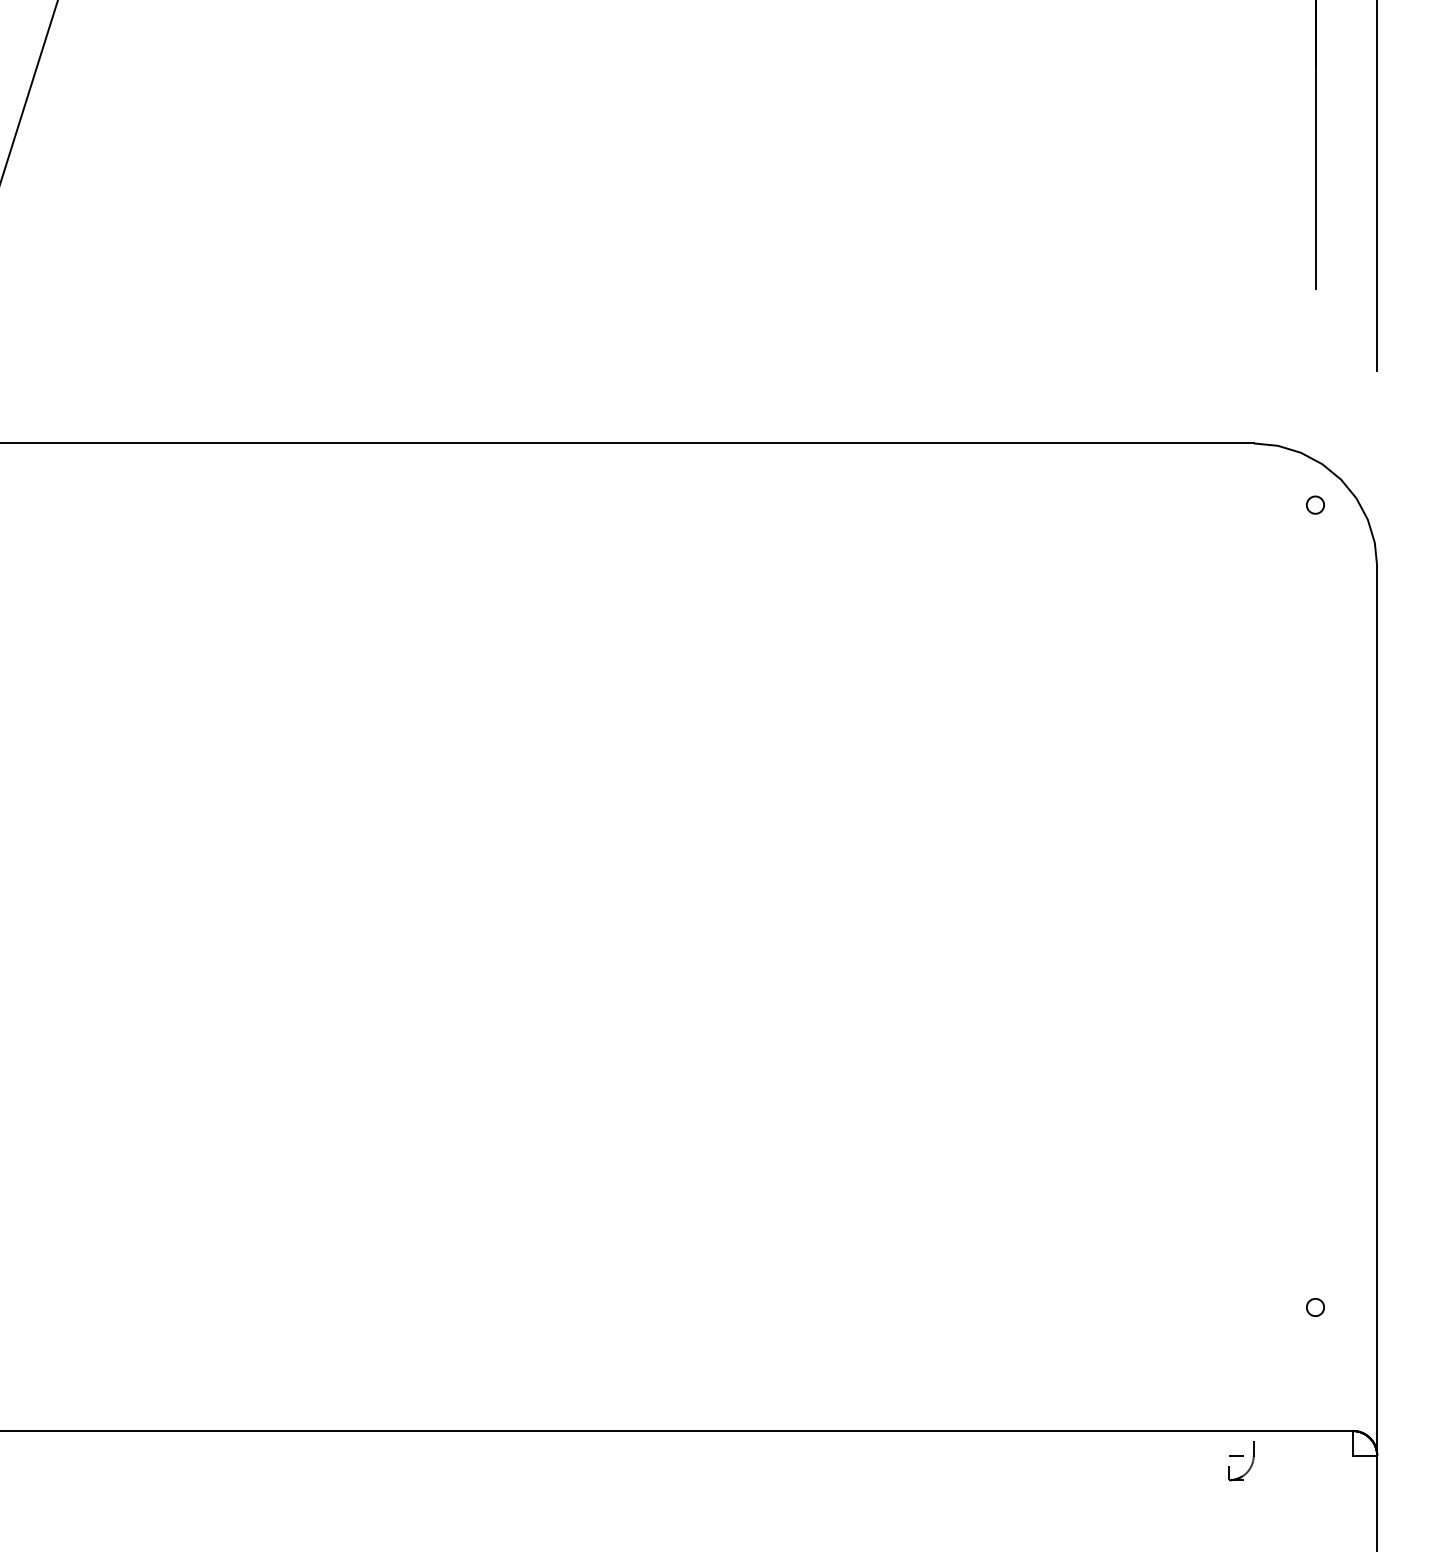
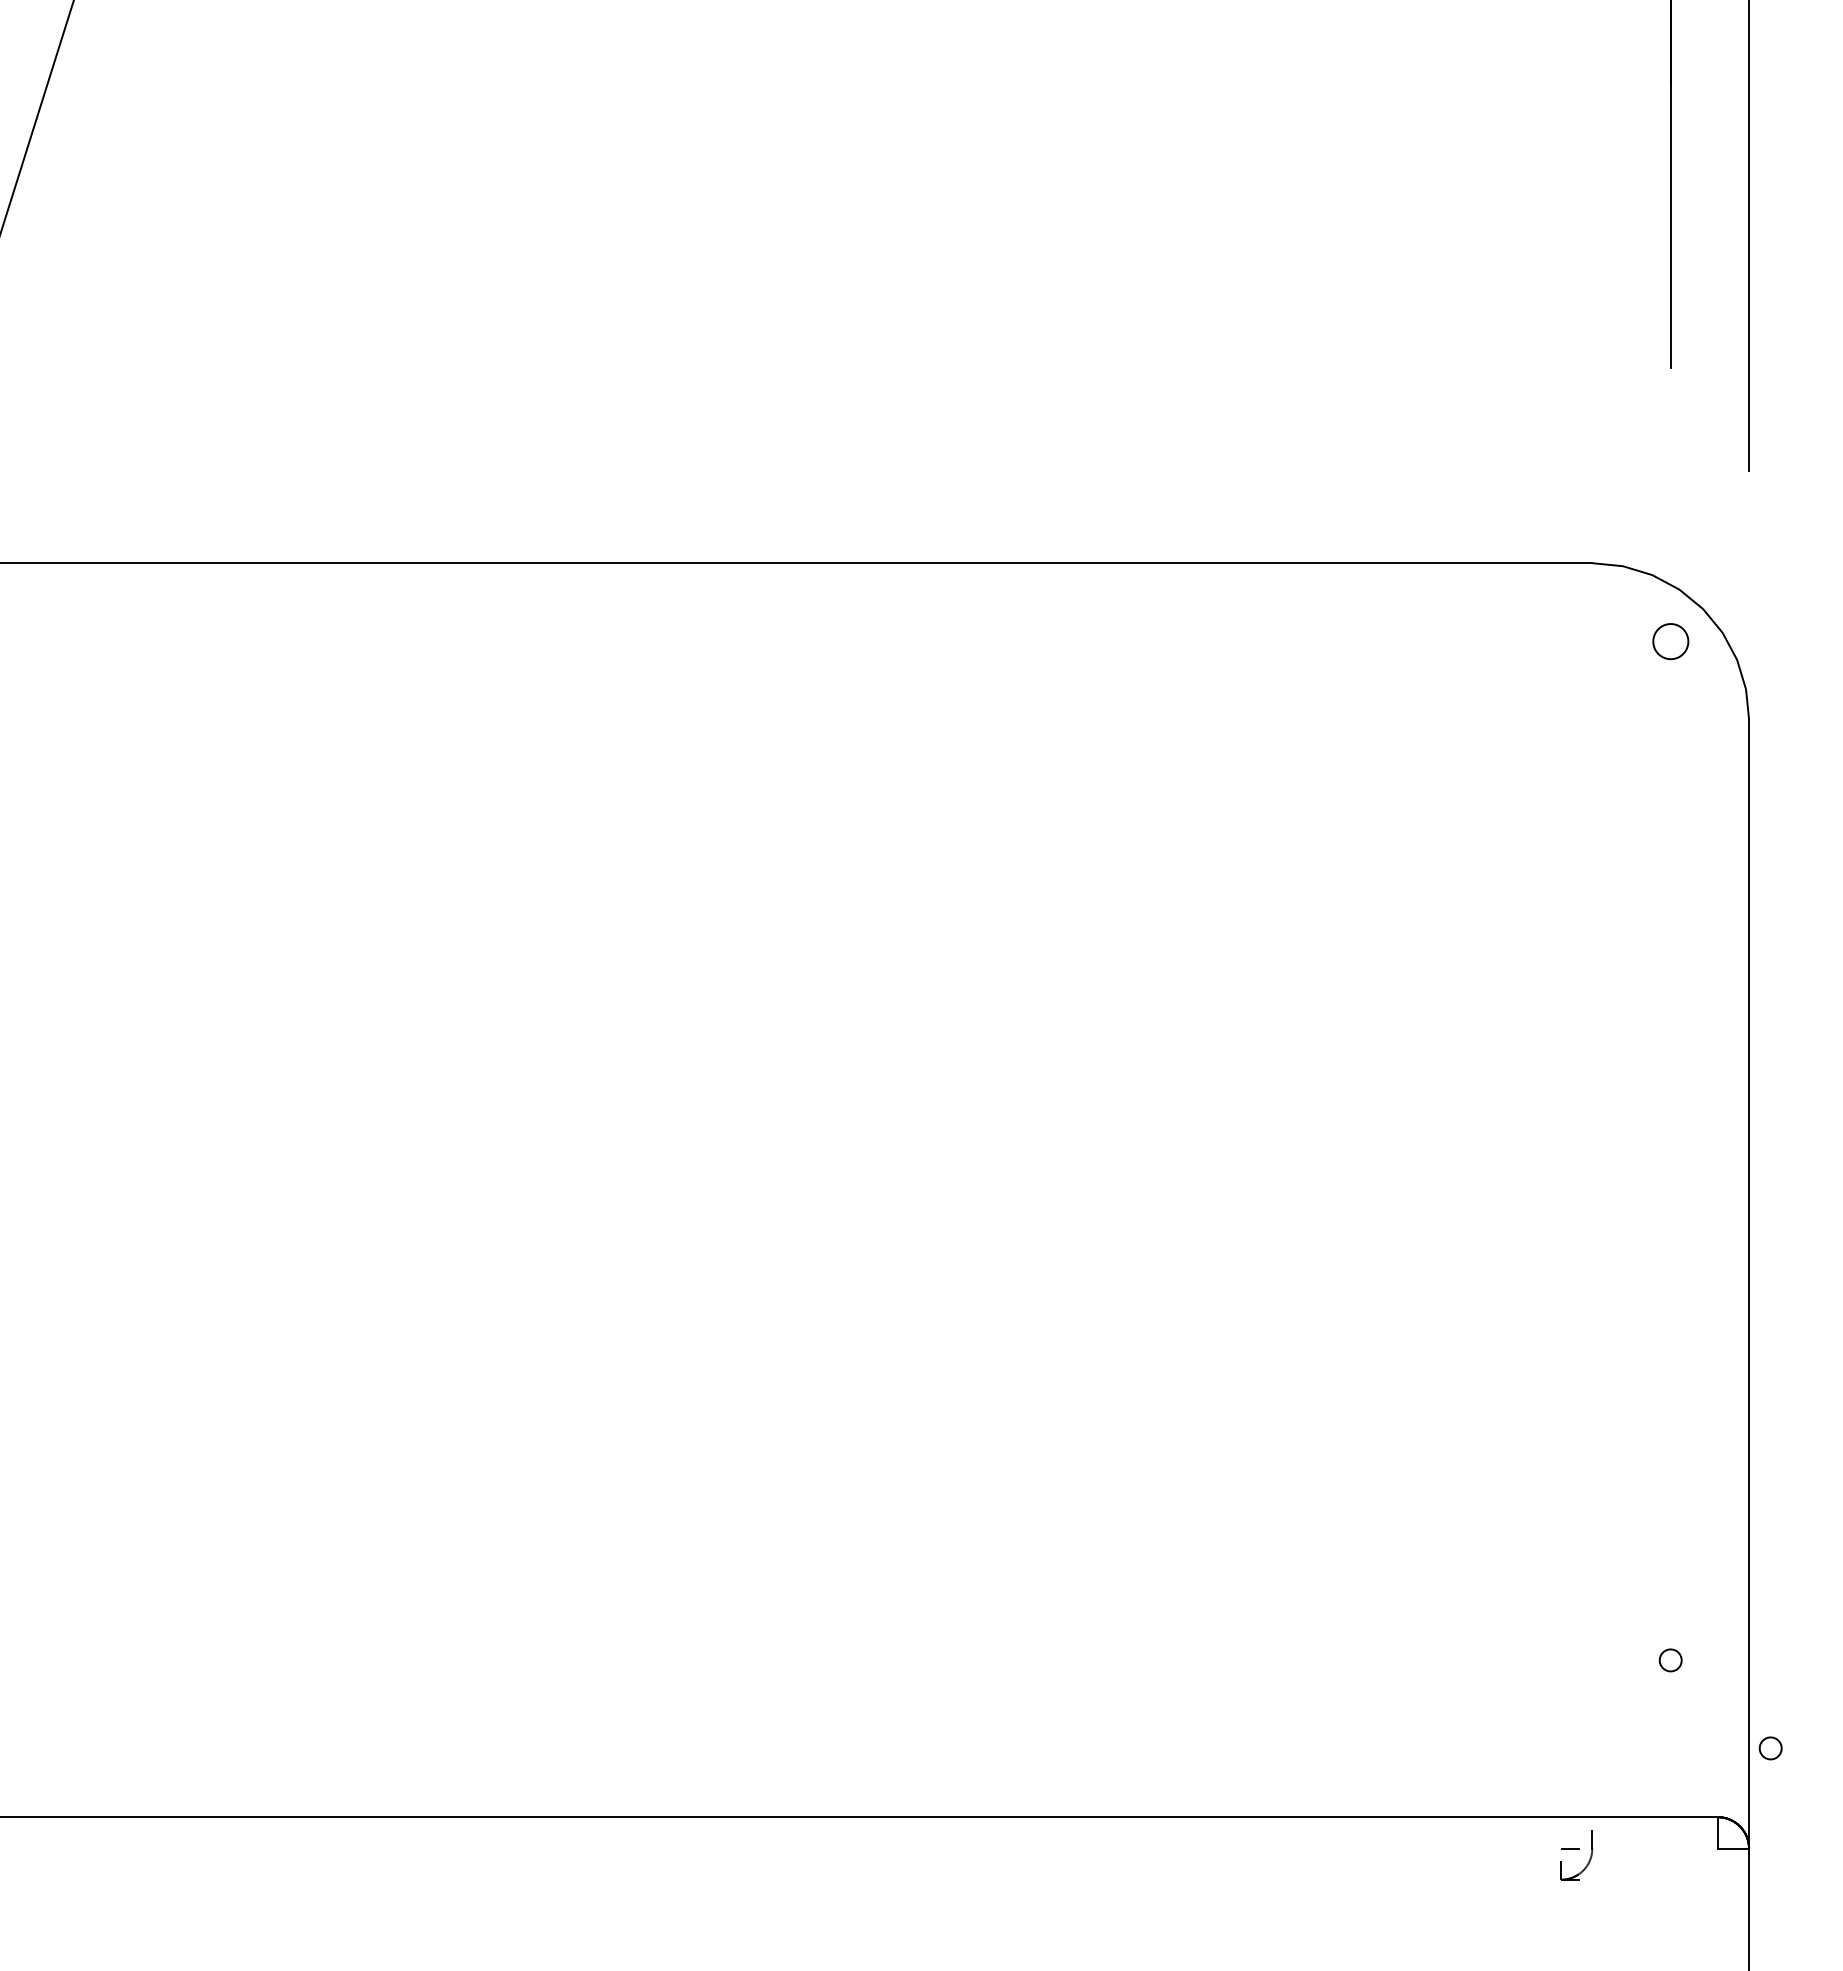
part: (1315, 505) -> (1670, 641), size x1.6
part: (1394, 1376) -> (1770, 1748), added

